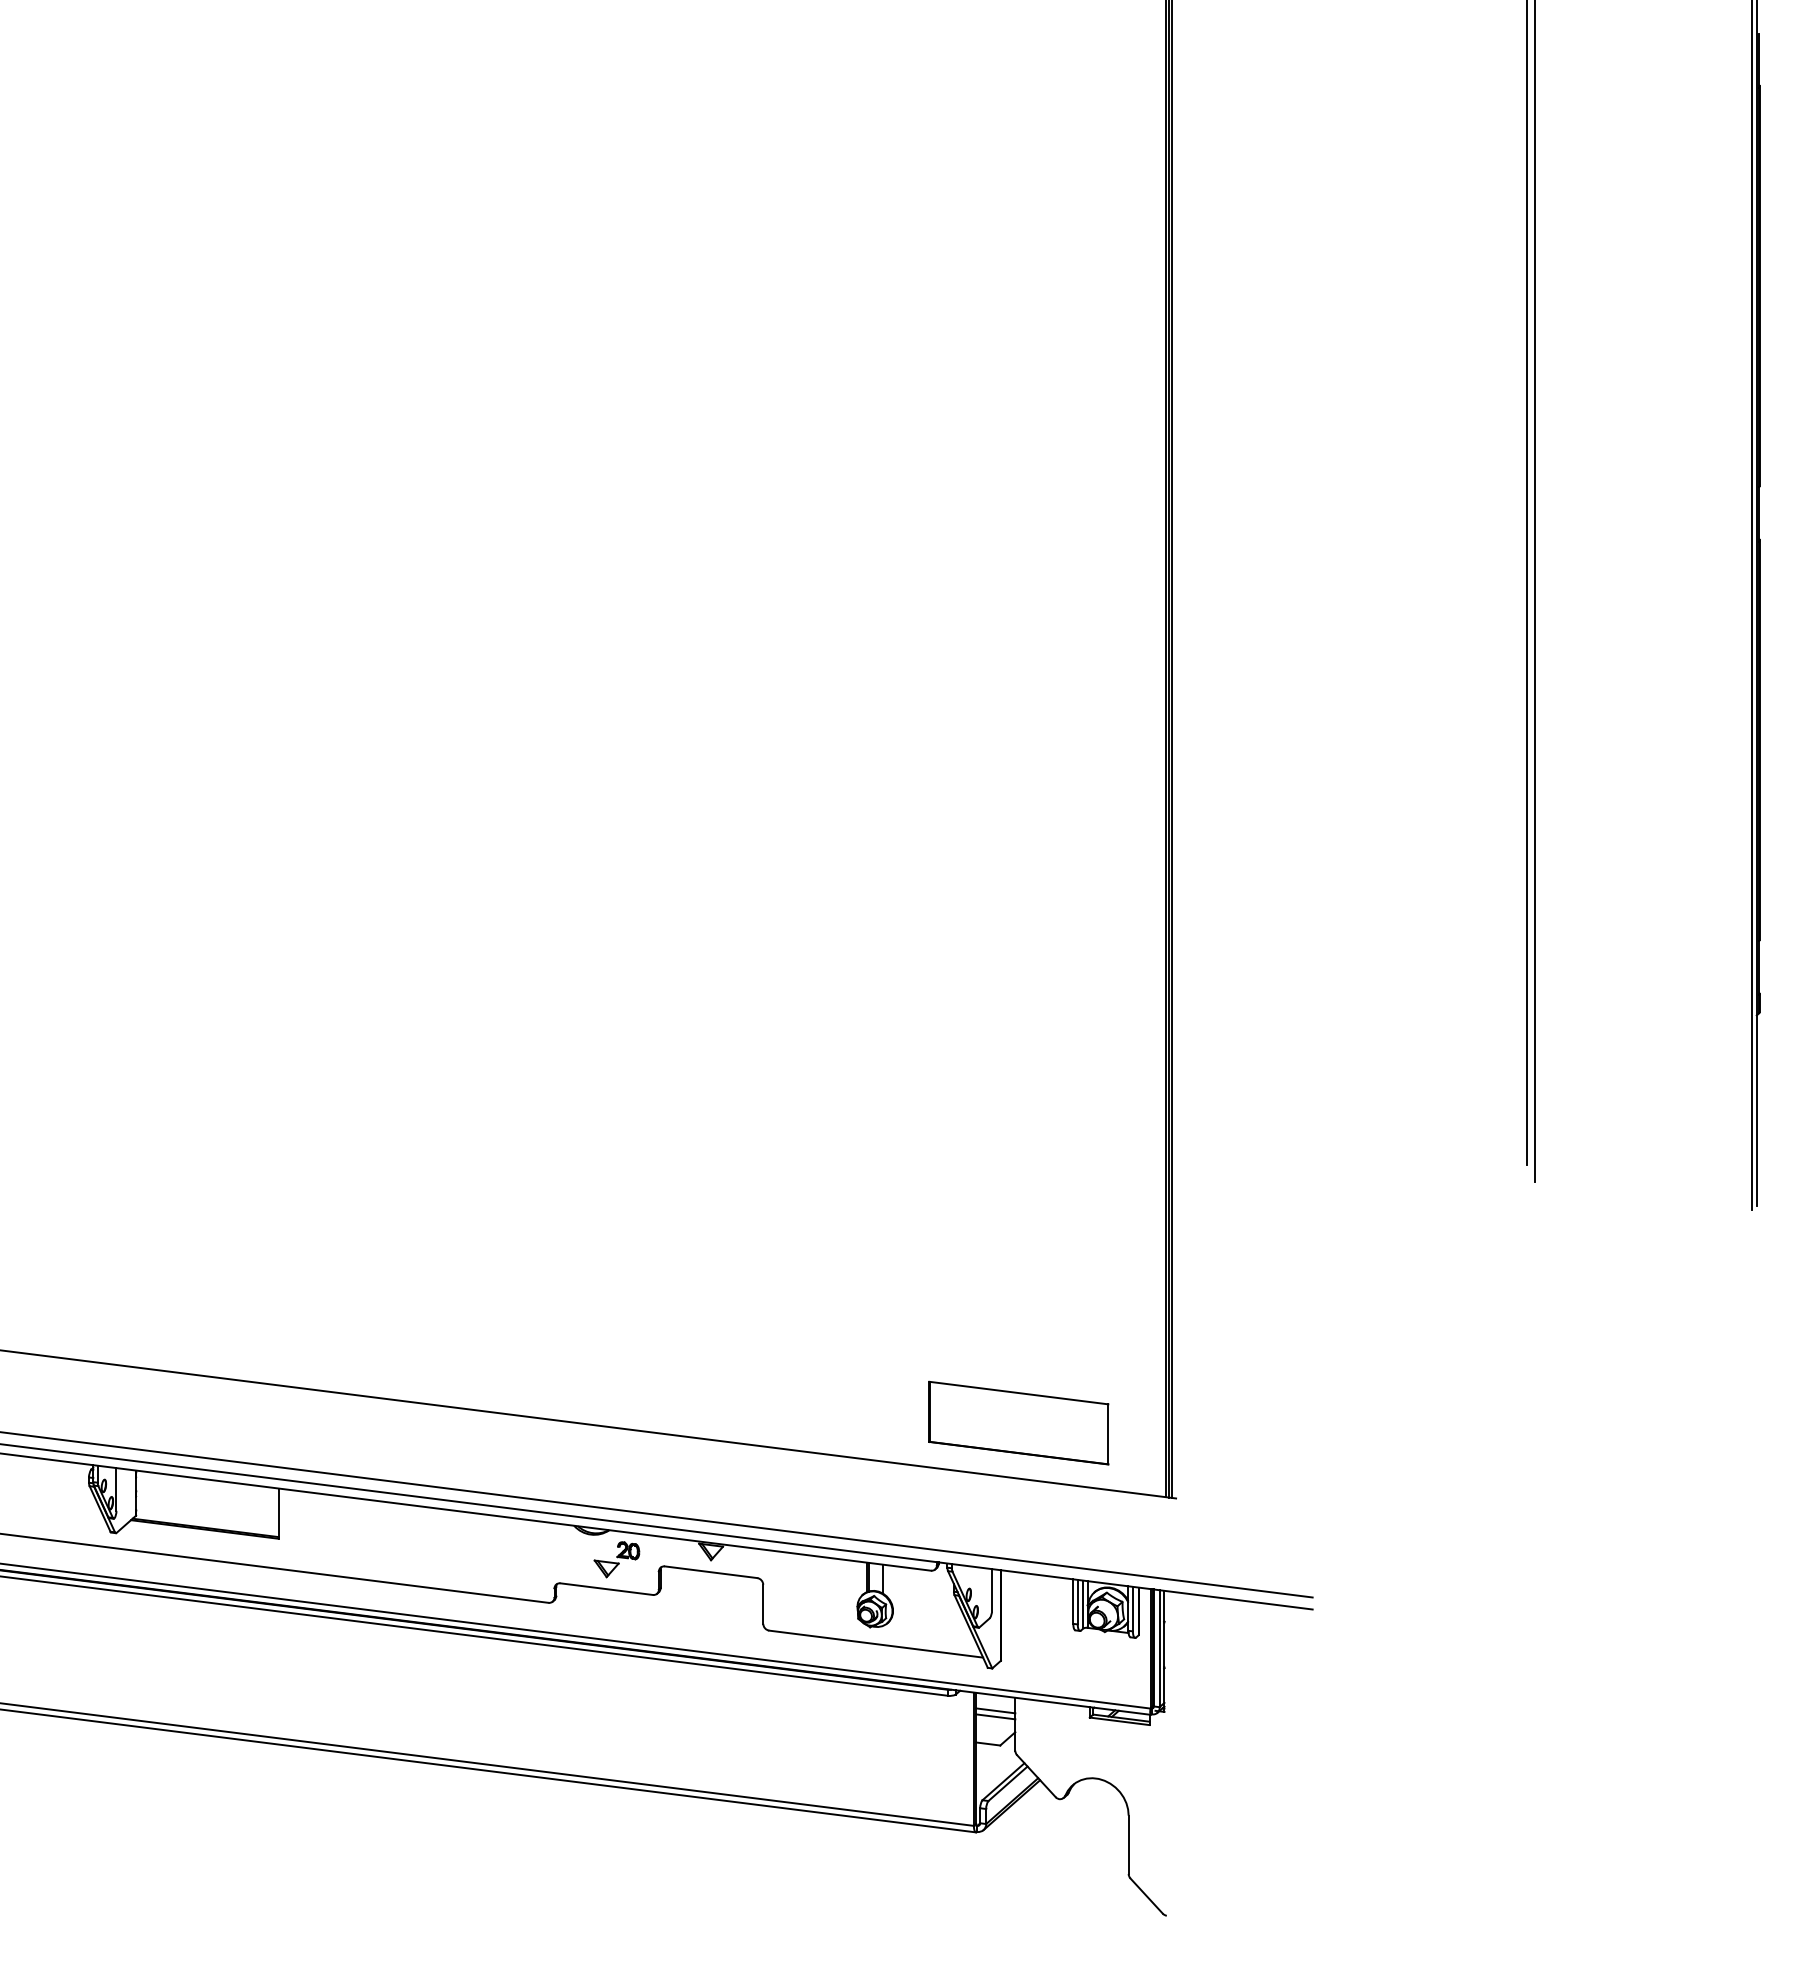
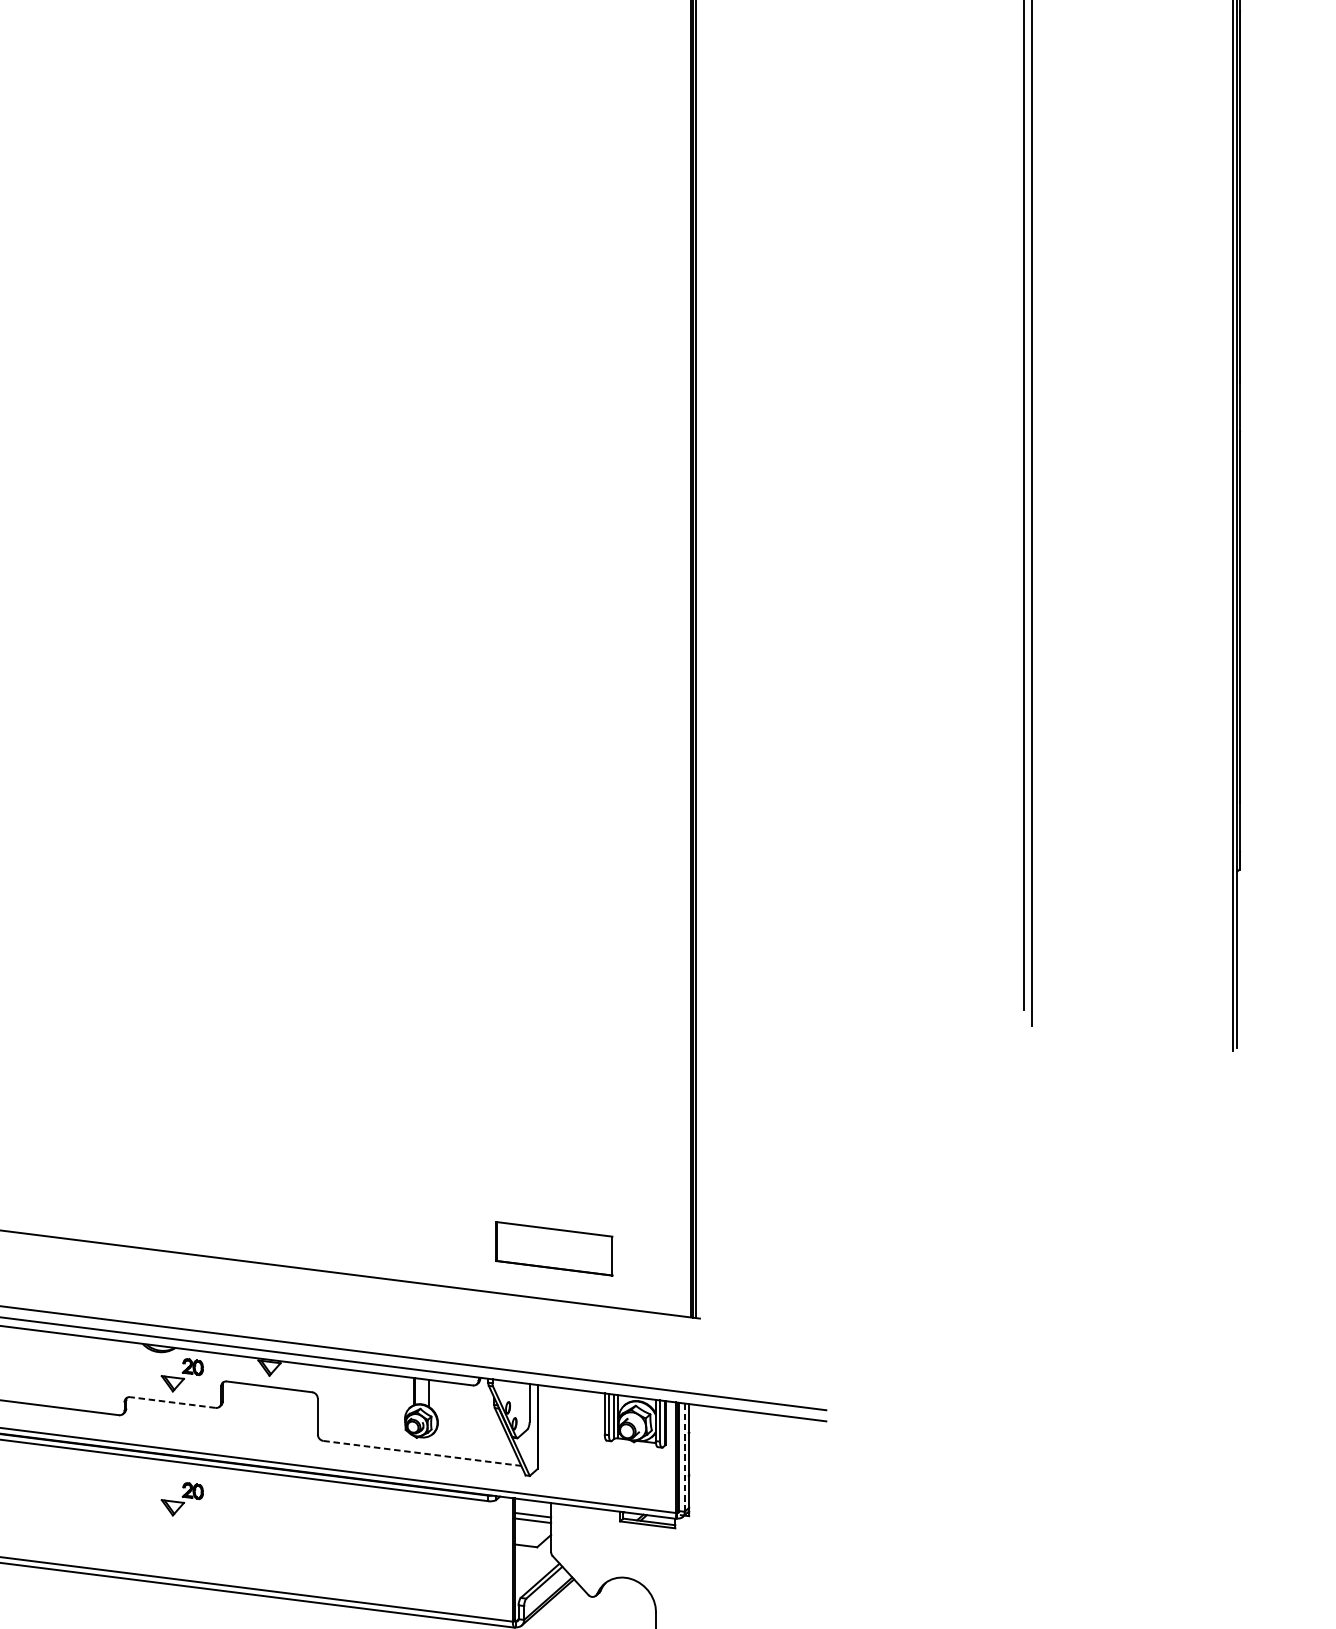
part: (1018, 1422) -> (554, 1248), size x0.7
line: (606, 1589) -> (172, 1402), solid -> dashed
line: (876, 1644) -> (422, 1453), solid -> dashed
line: (1159, 1648) -> (684, 1457), solid -> dashed
part: (616, 1693) -> (181, 1499), added

